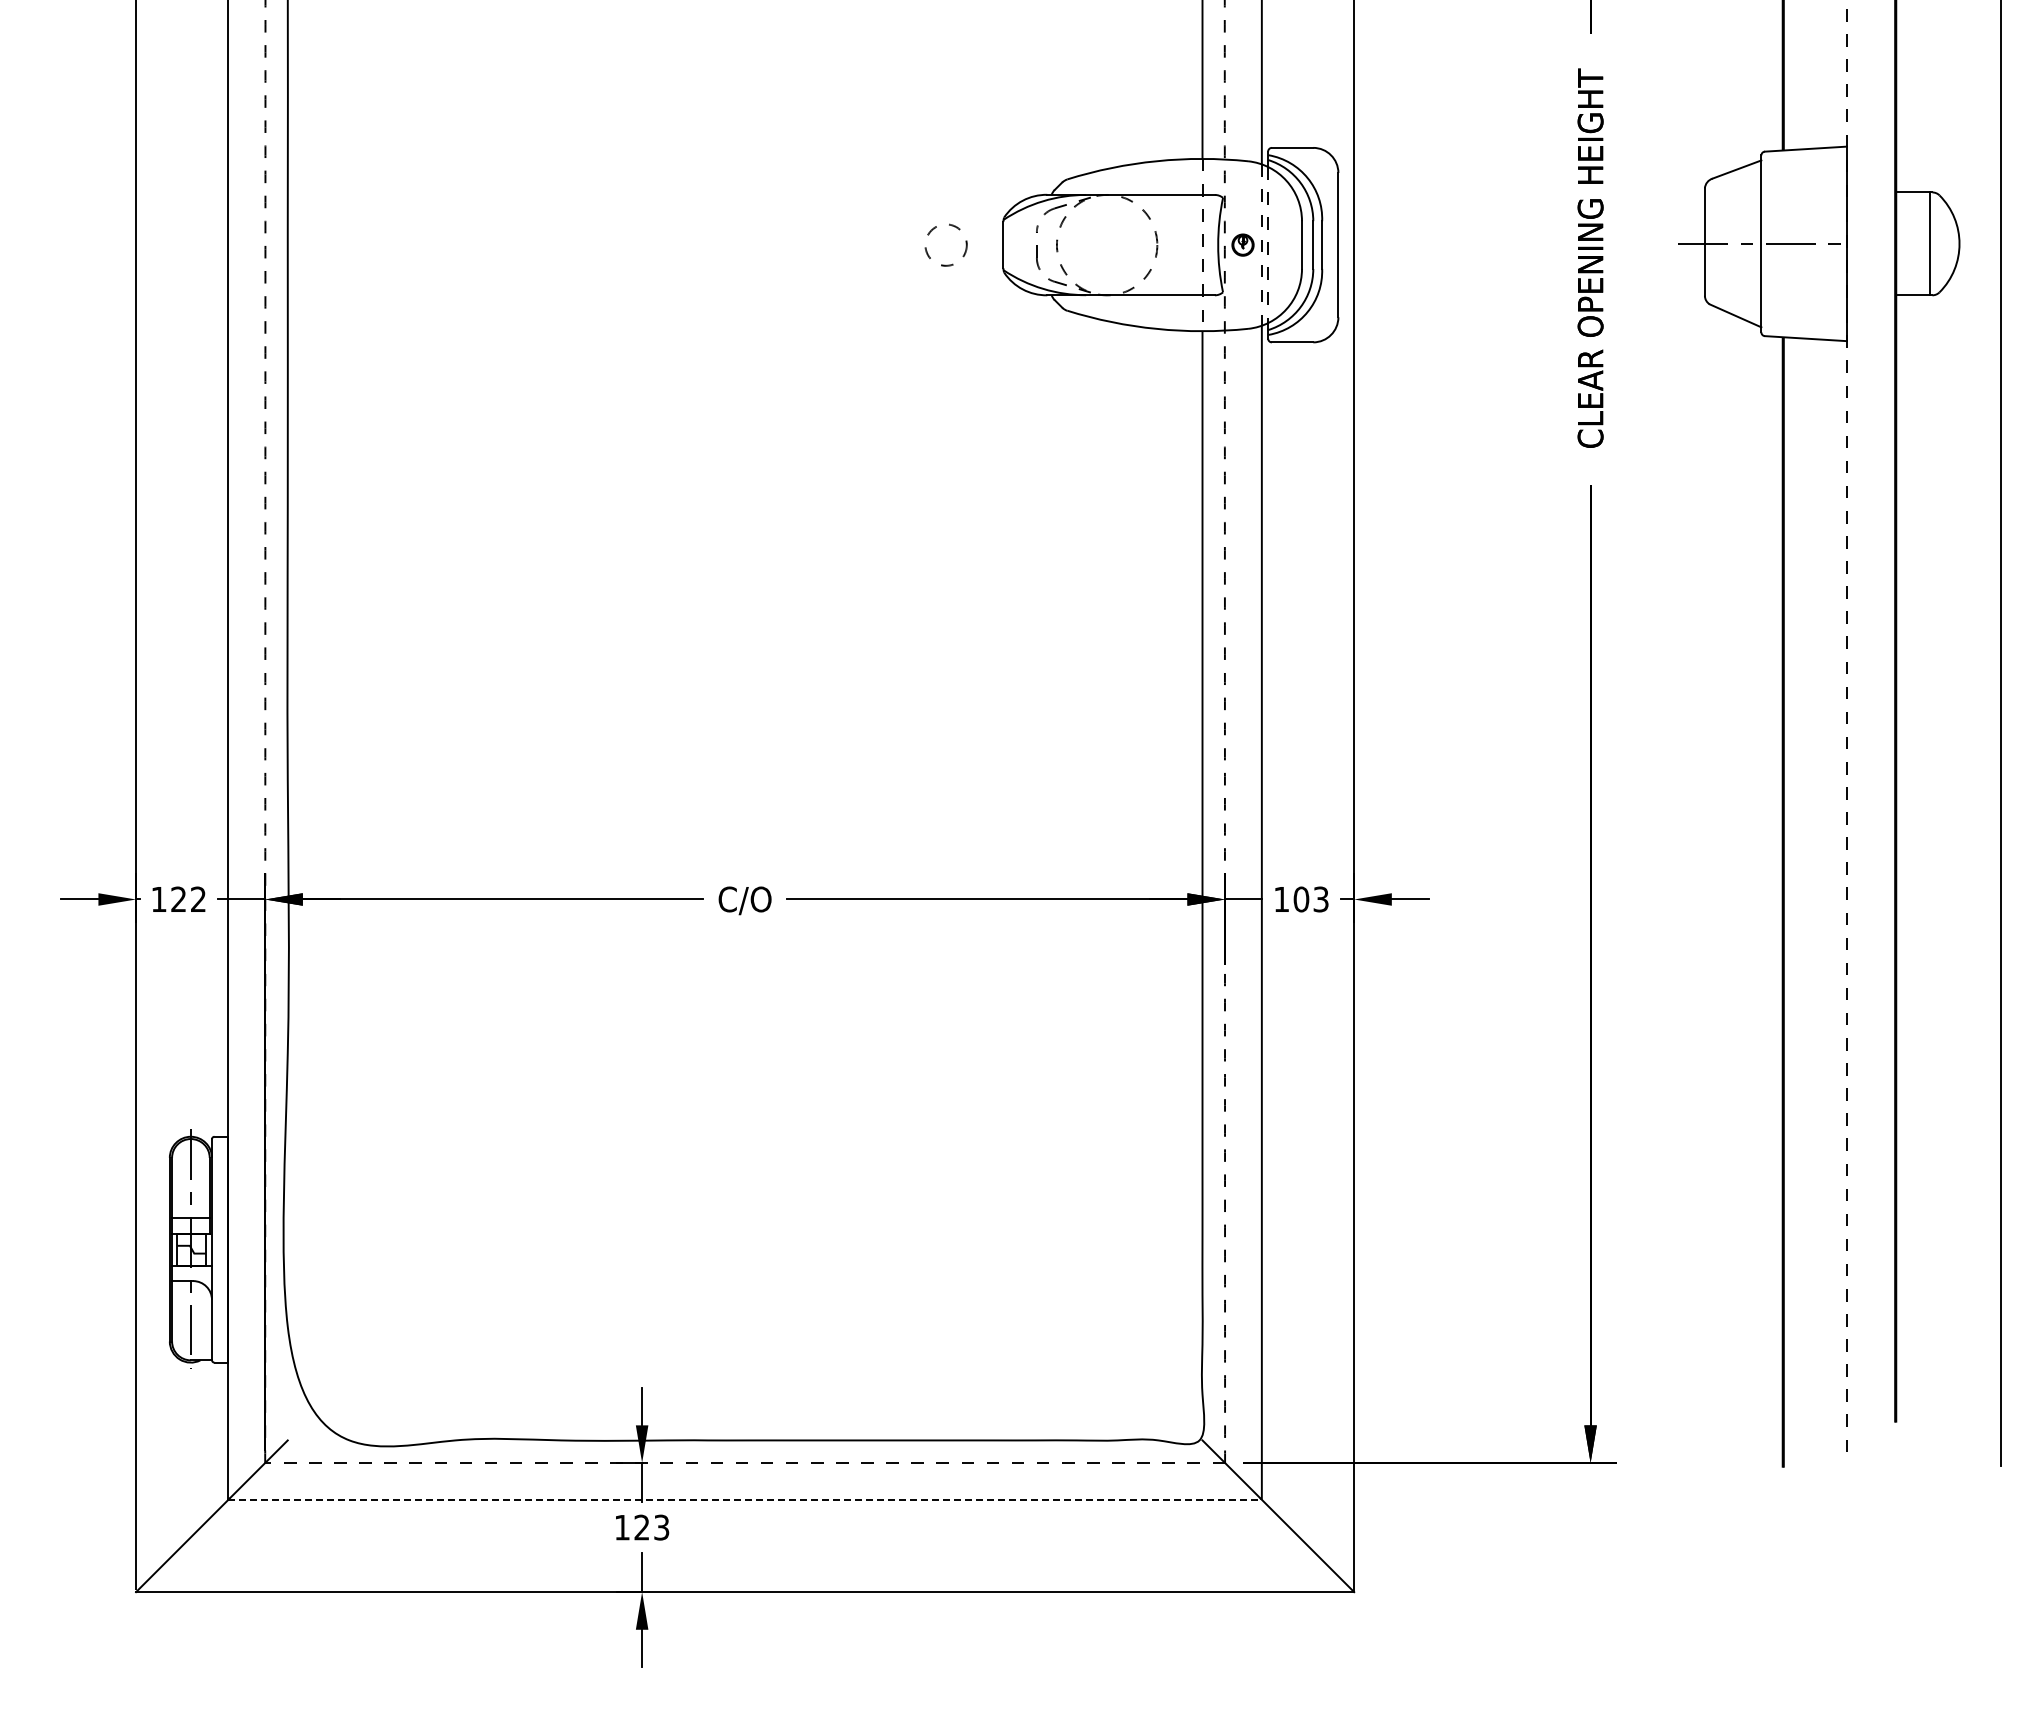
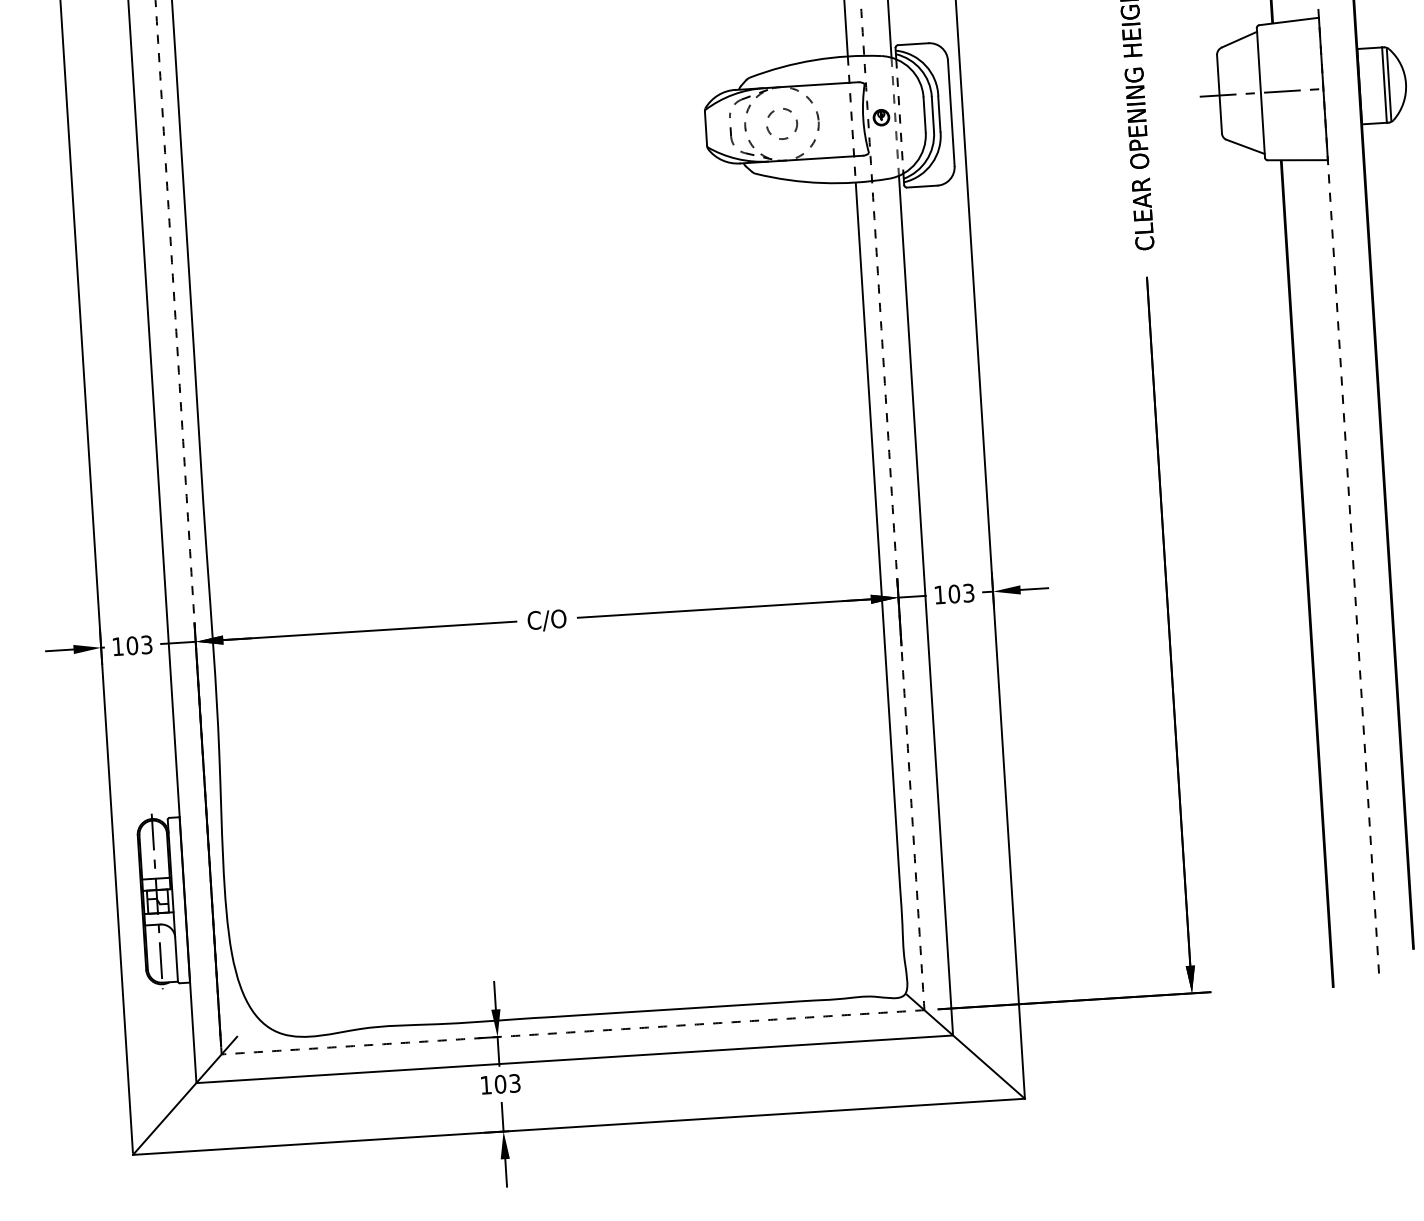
line: (1936, 243) -> (1389, 84), added
circle: (945, 244) -> (781, 123), moved
text: (188, 899) -> (139, 645), 122 -> 103
line: (745, 1499) -> (574, 1058), dashed -> solid
text: (641, 1527) -> (500, 1084), 123 -> 103

